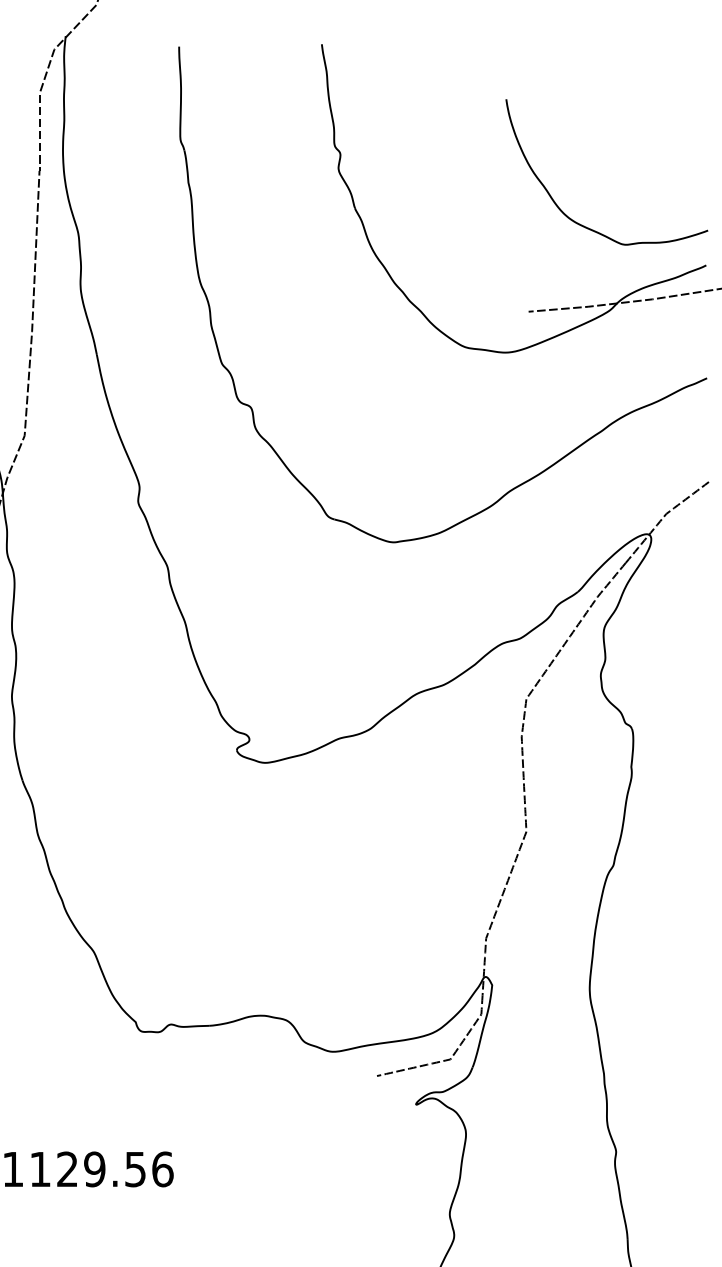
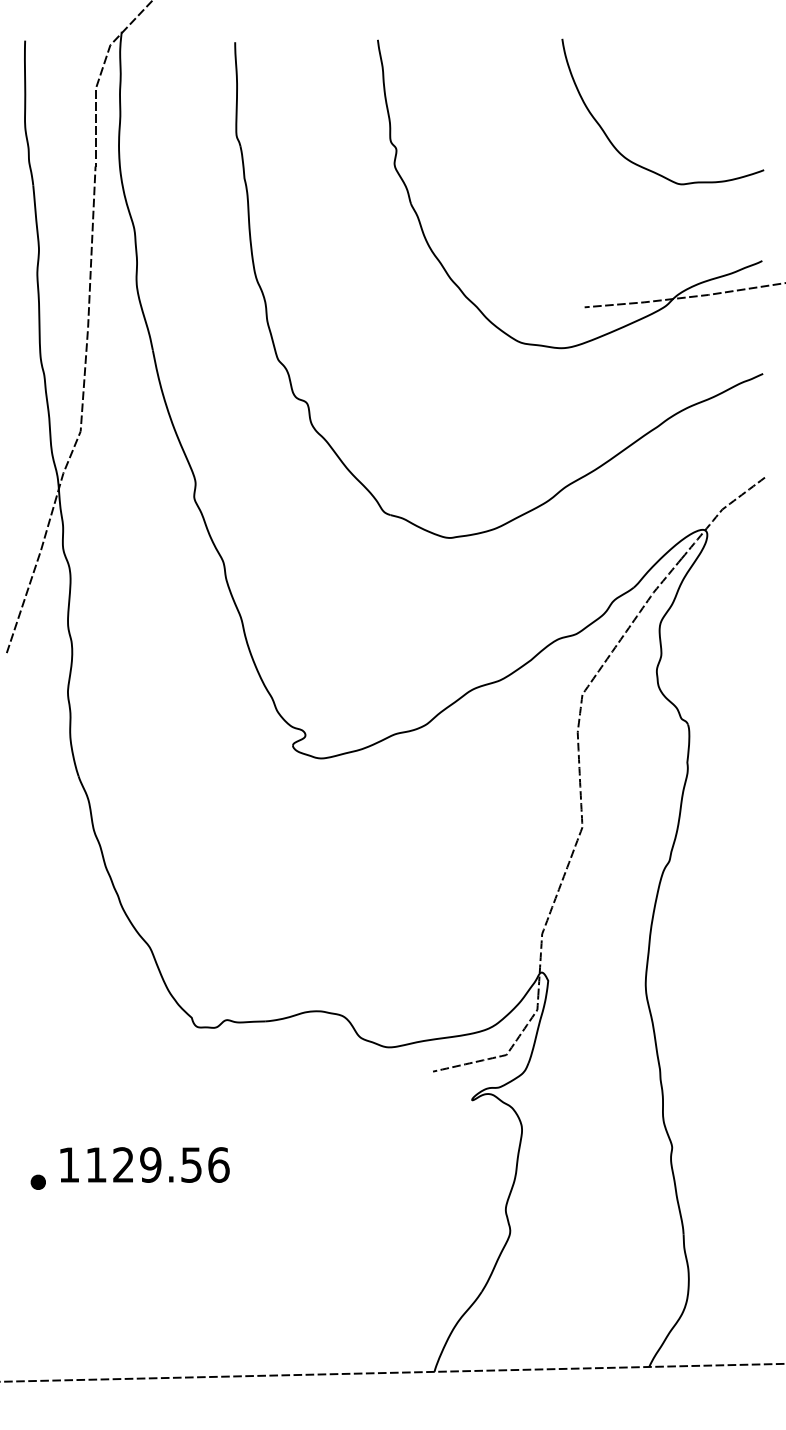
curve: (585, 225) -> (641, 165), moved

